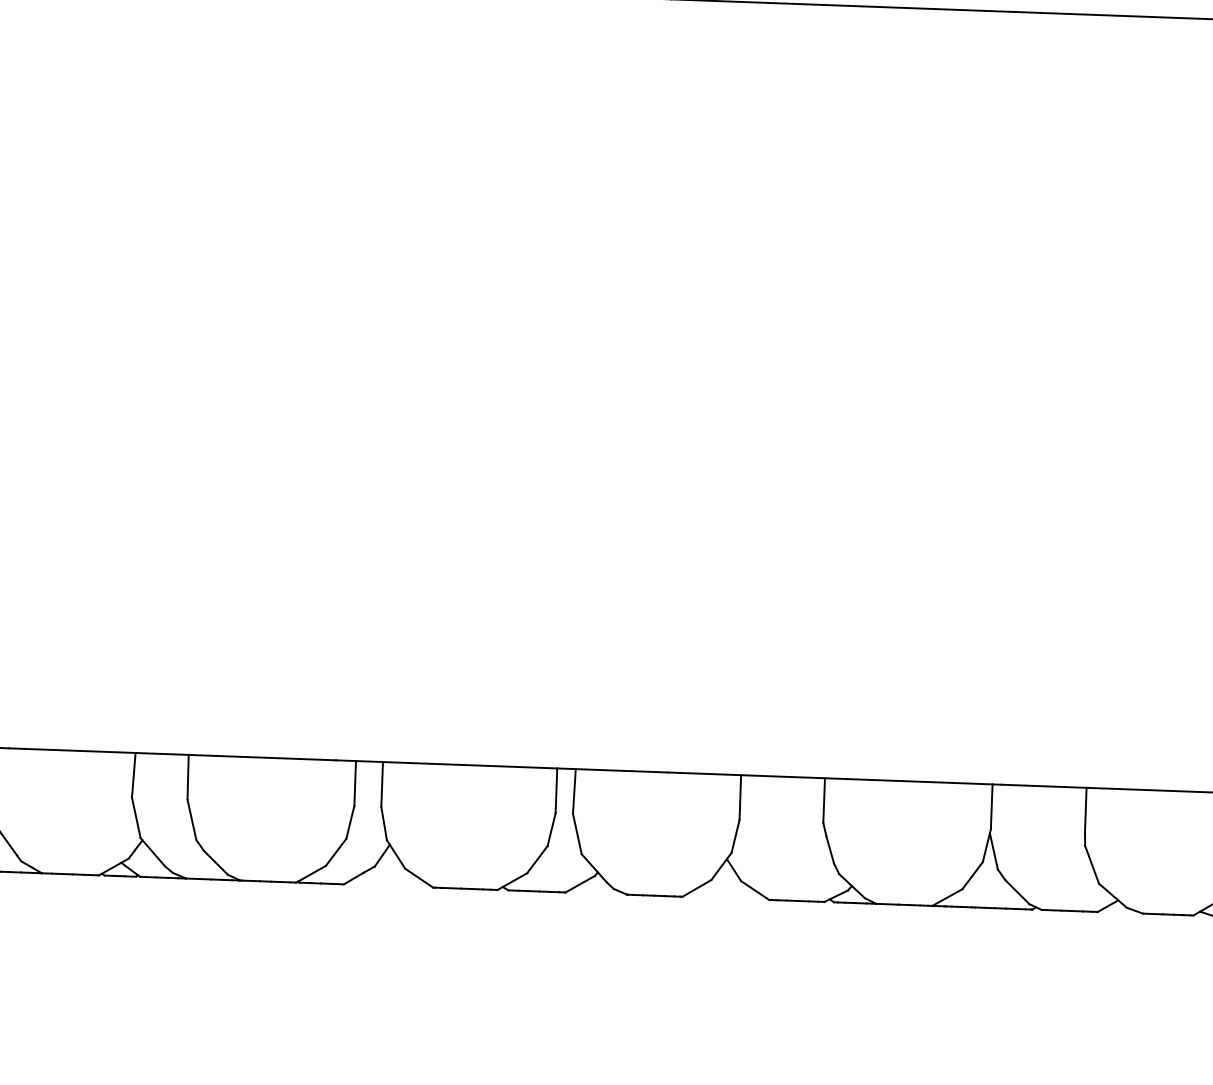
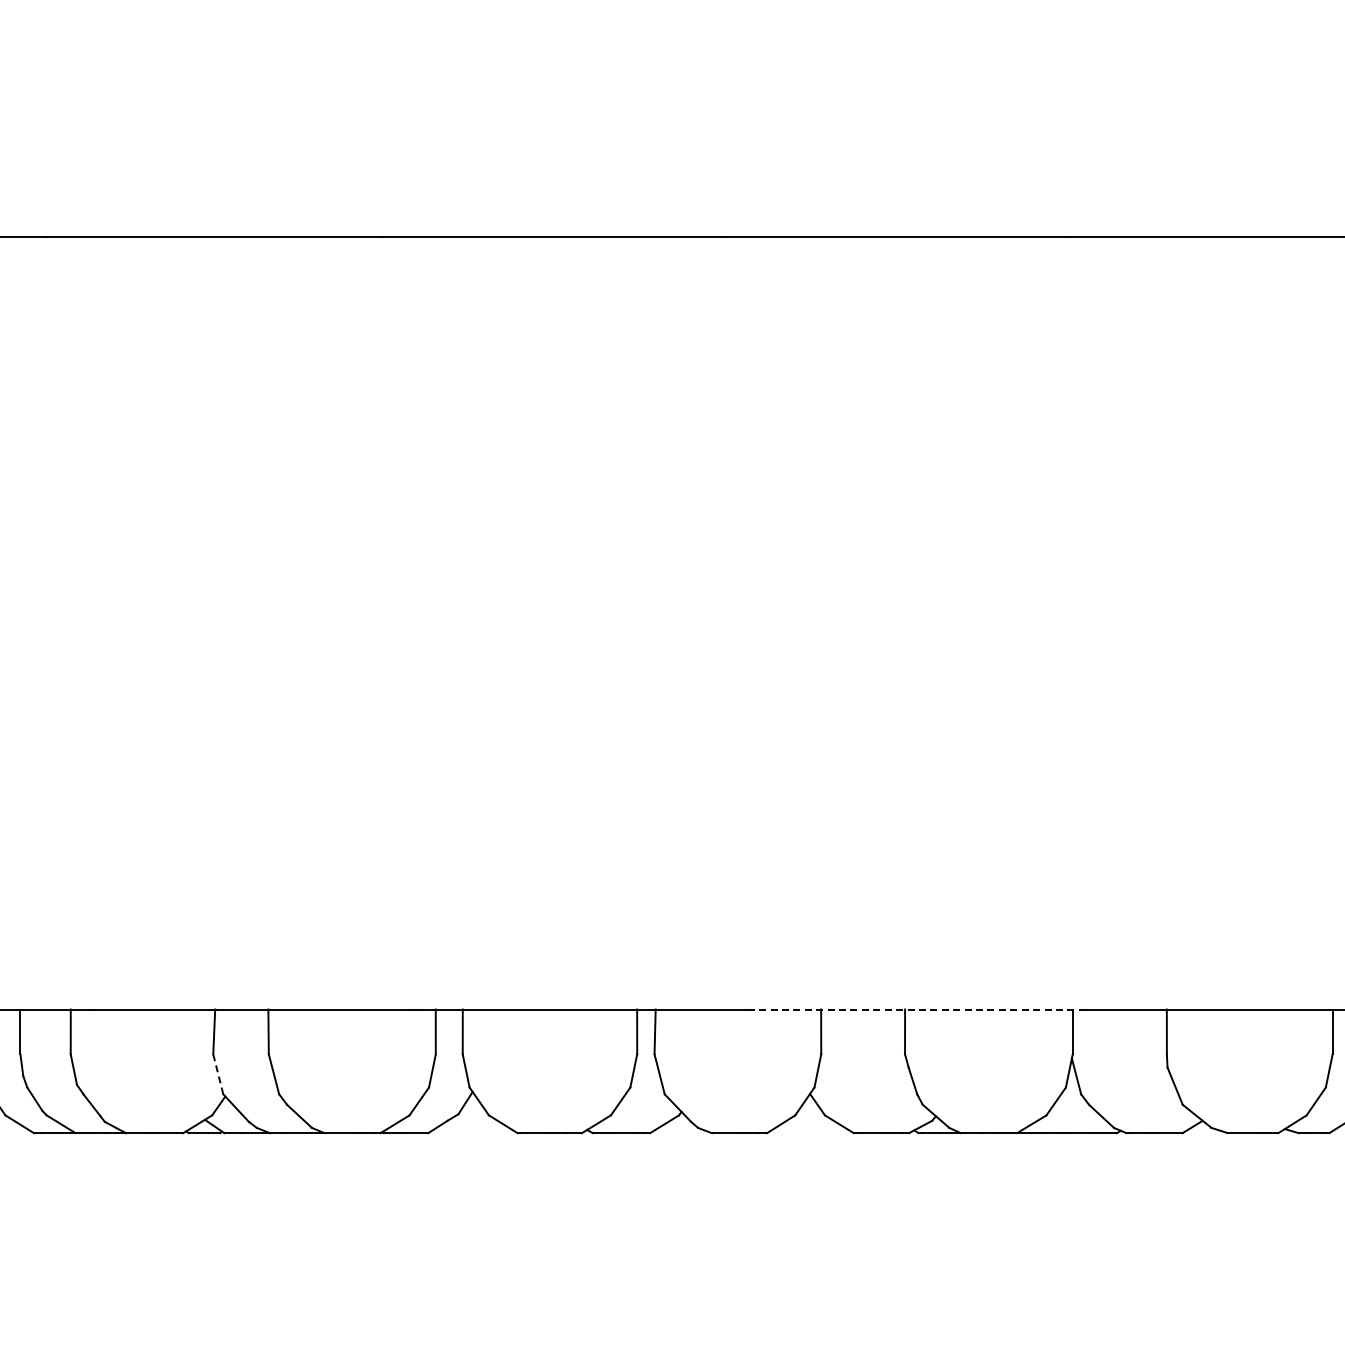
line: (835, 778) -> (915, 1009), solid -> dashed
line: (136, 818) -> (218, 1074), solid -> dashed

